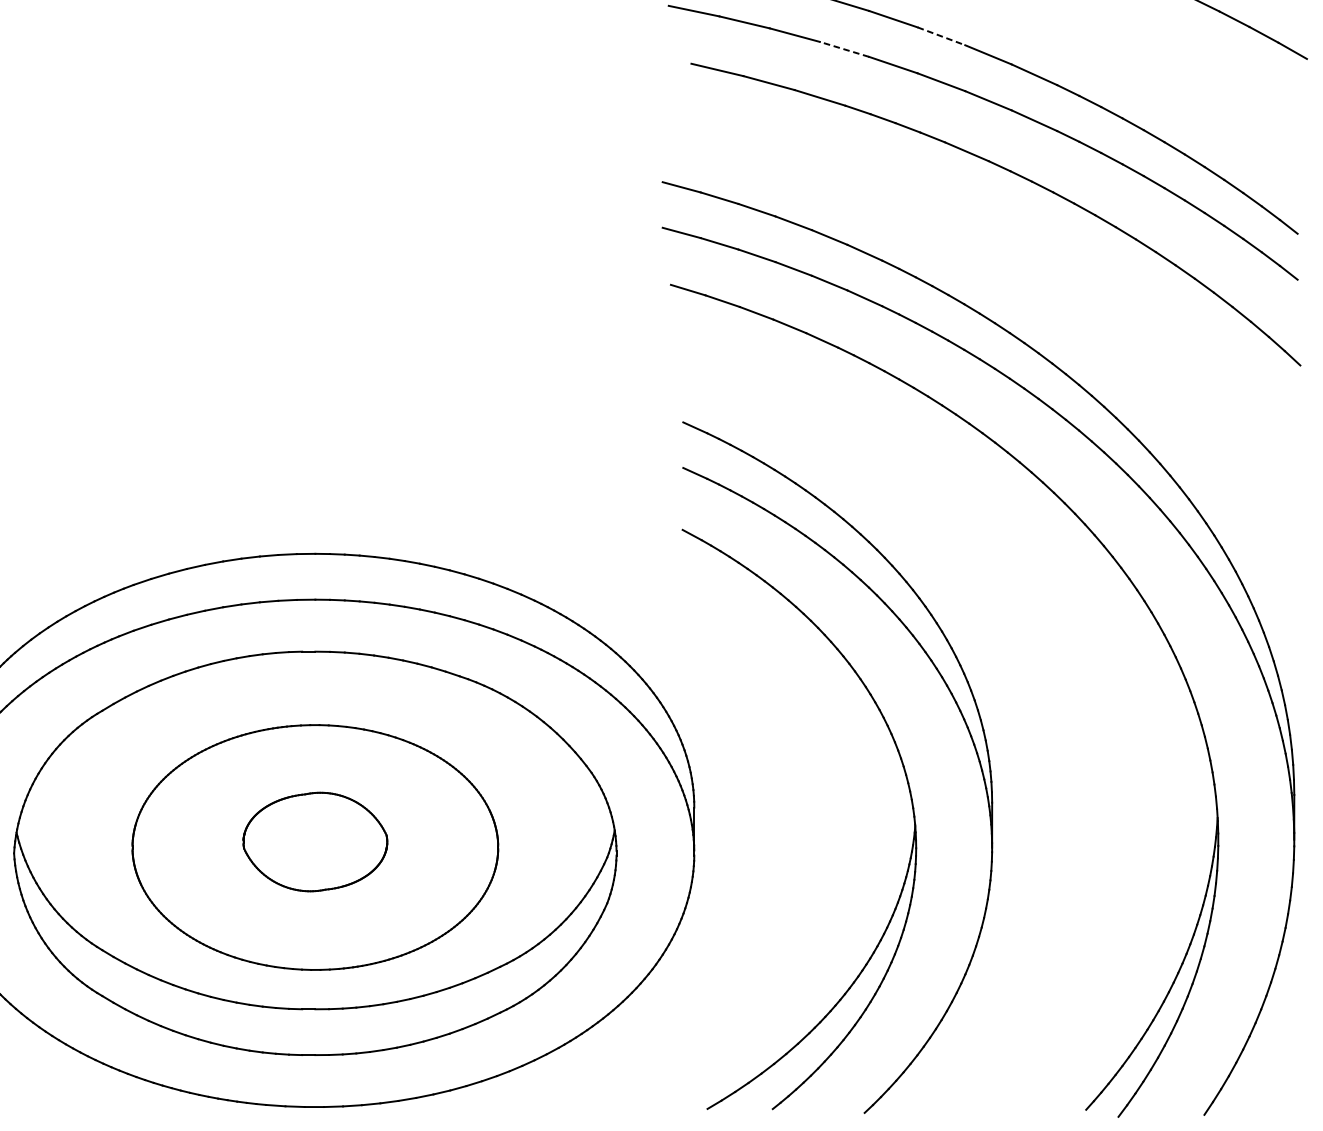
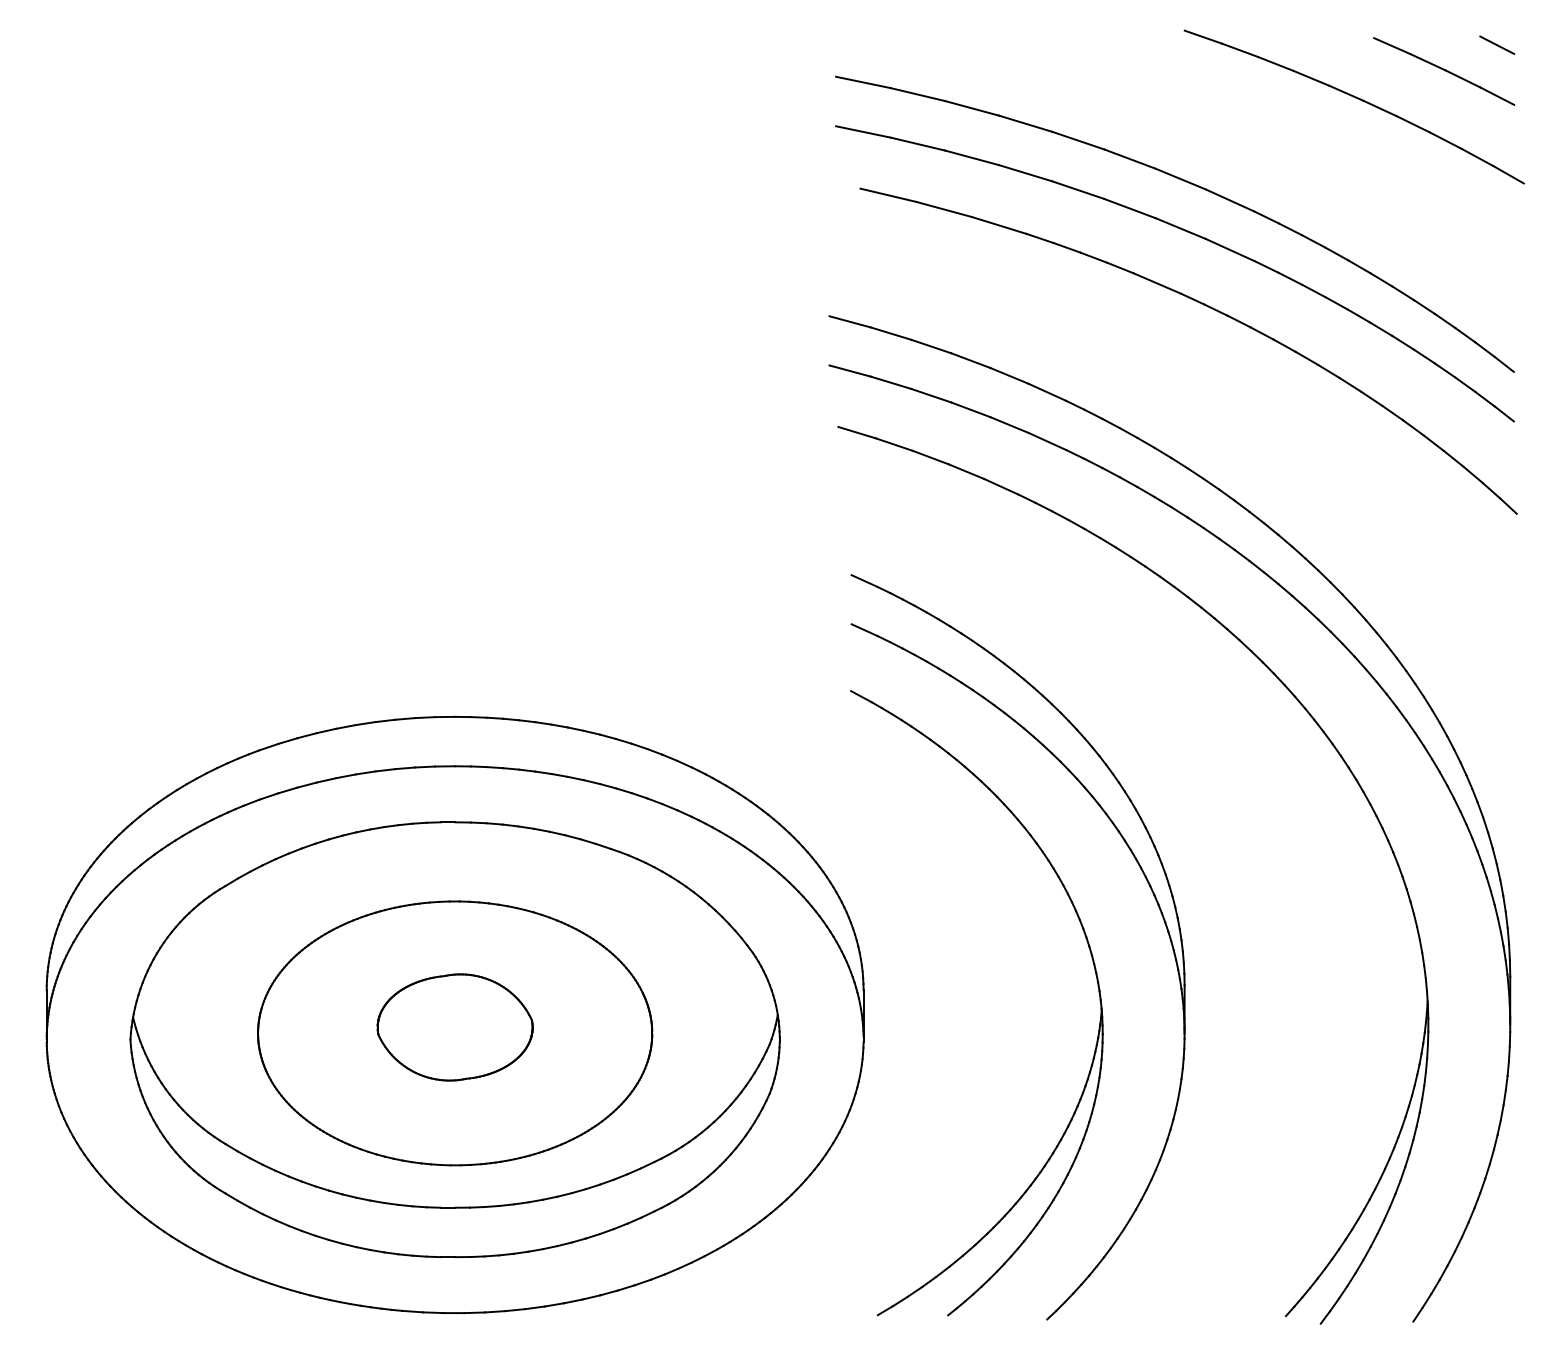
line: (941, 36) -> (1130, 159), dashed -> solid
line: (844, 49) -> (1025, 173), dashed -> solid

